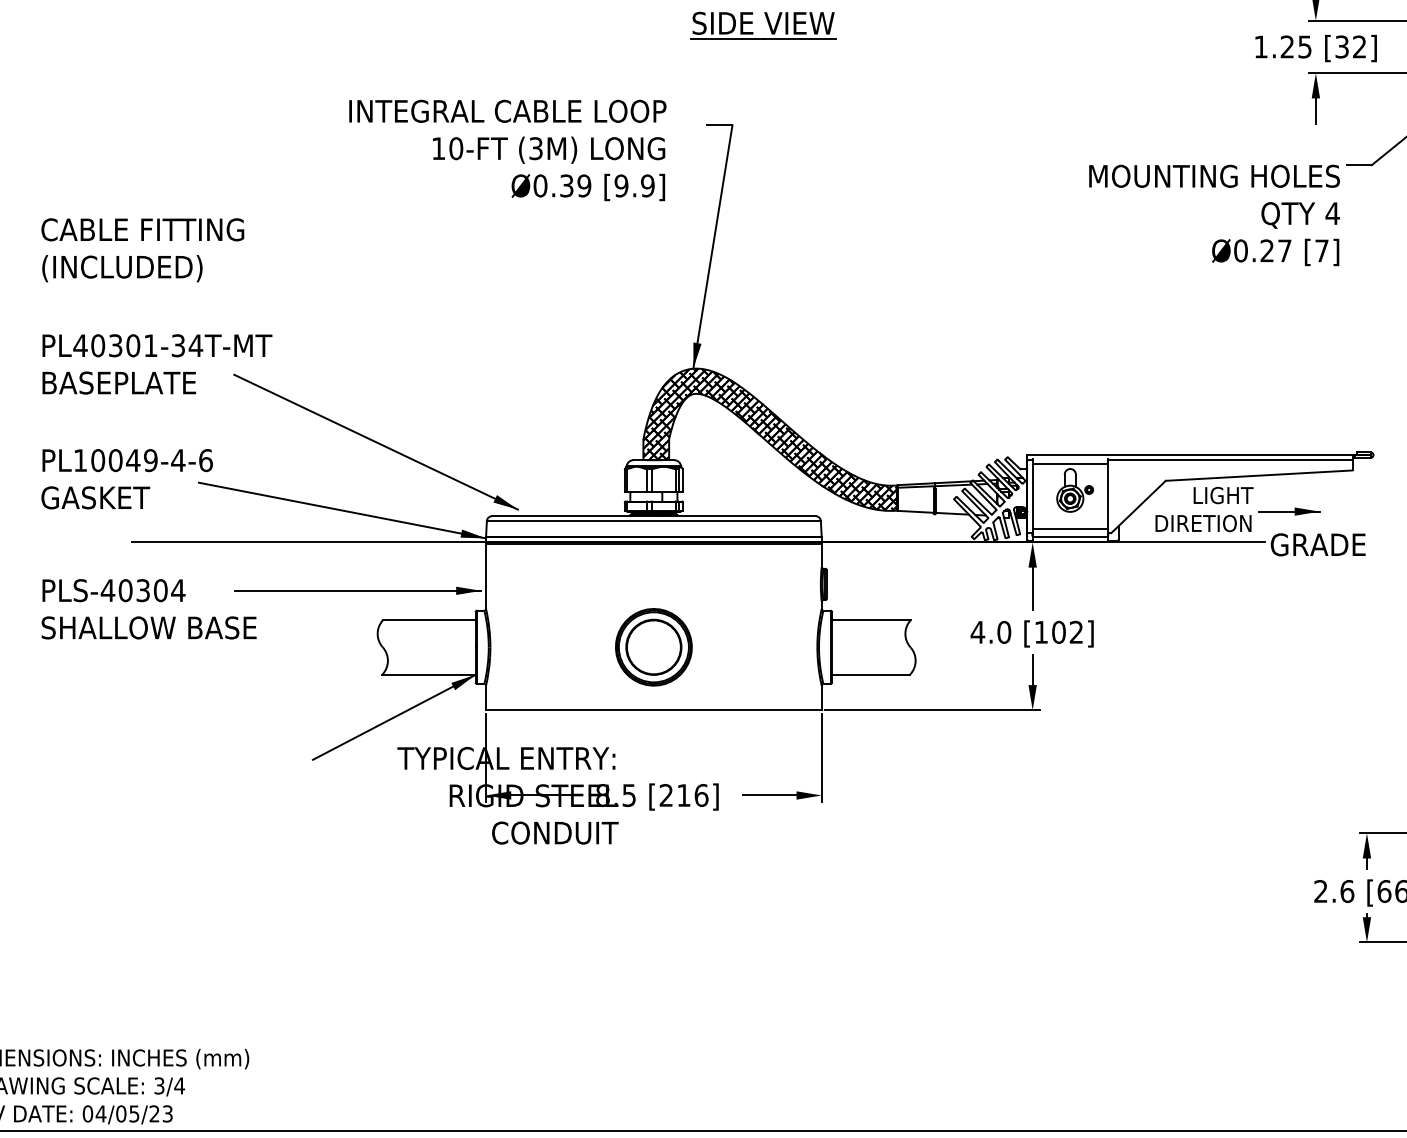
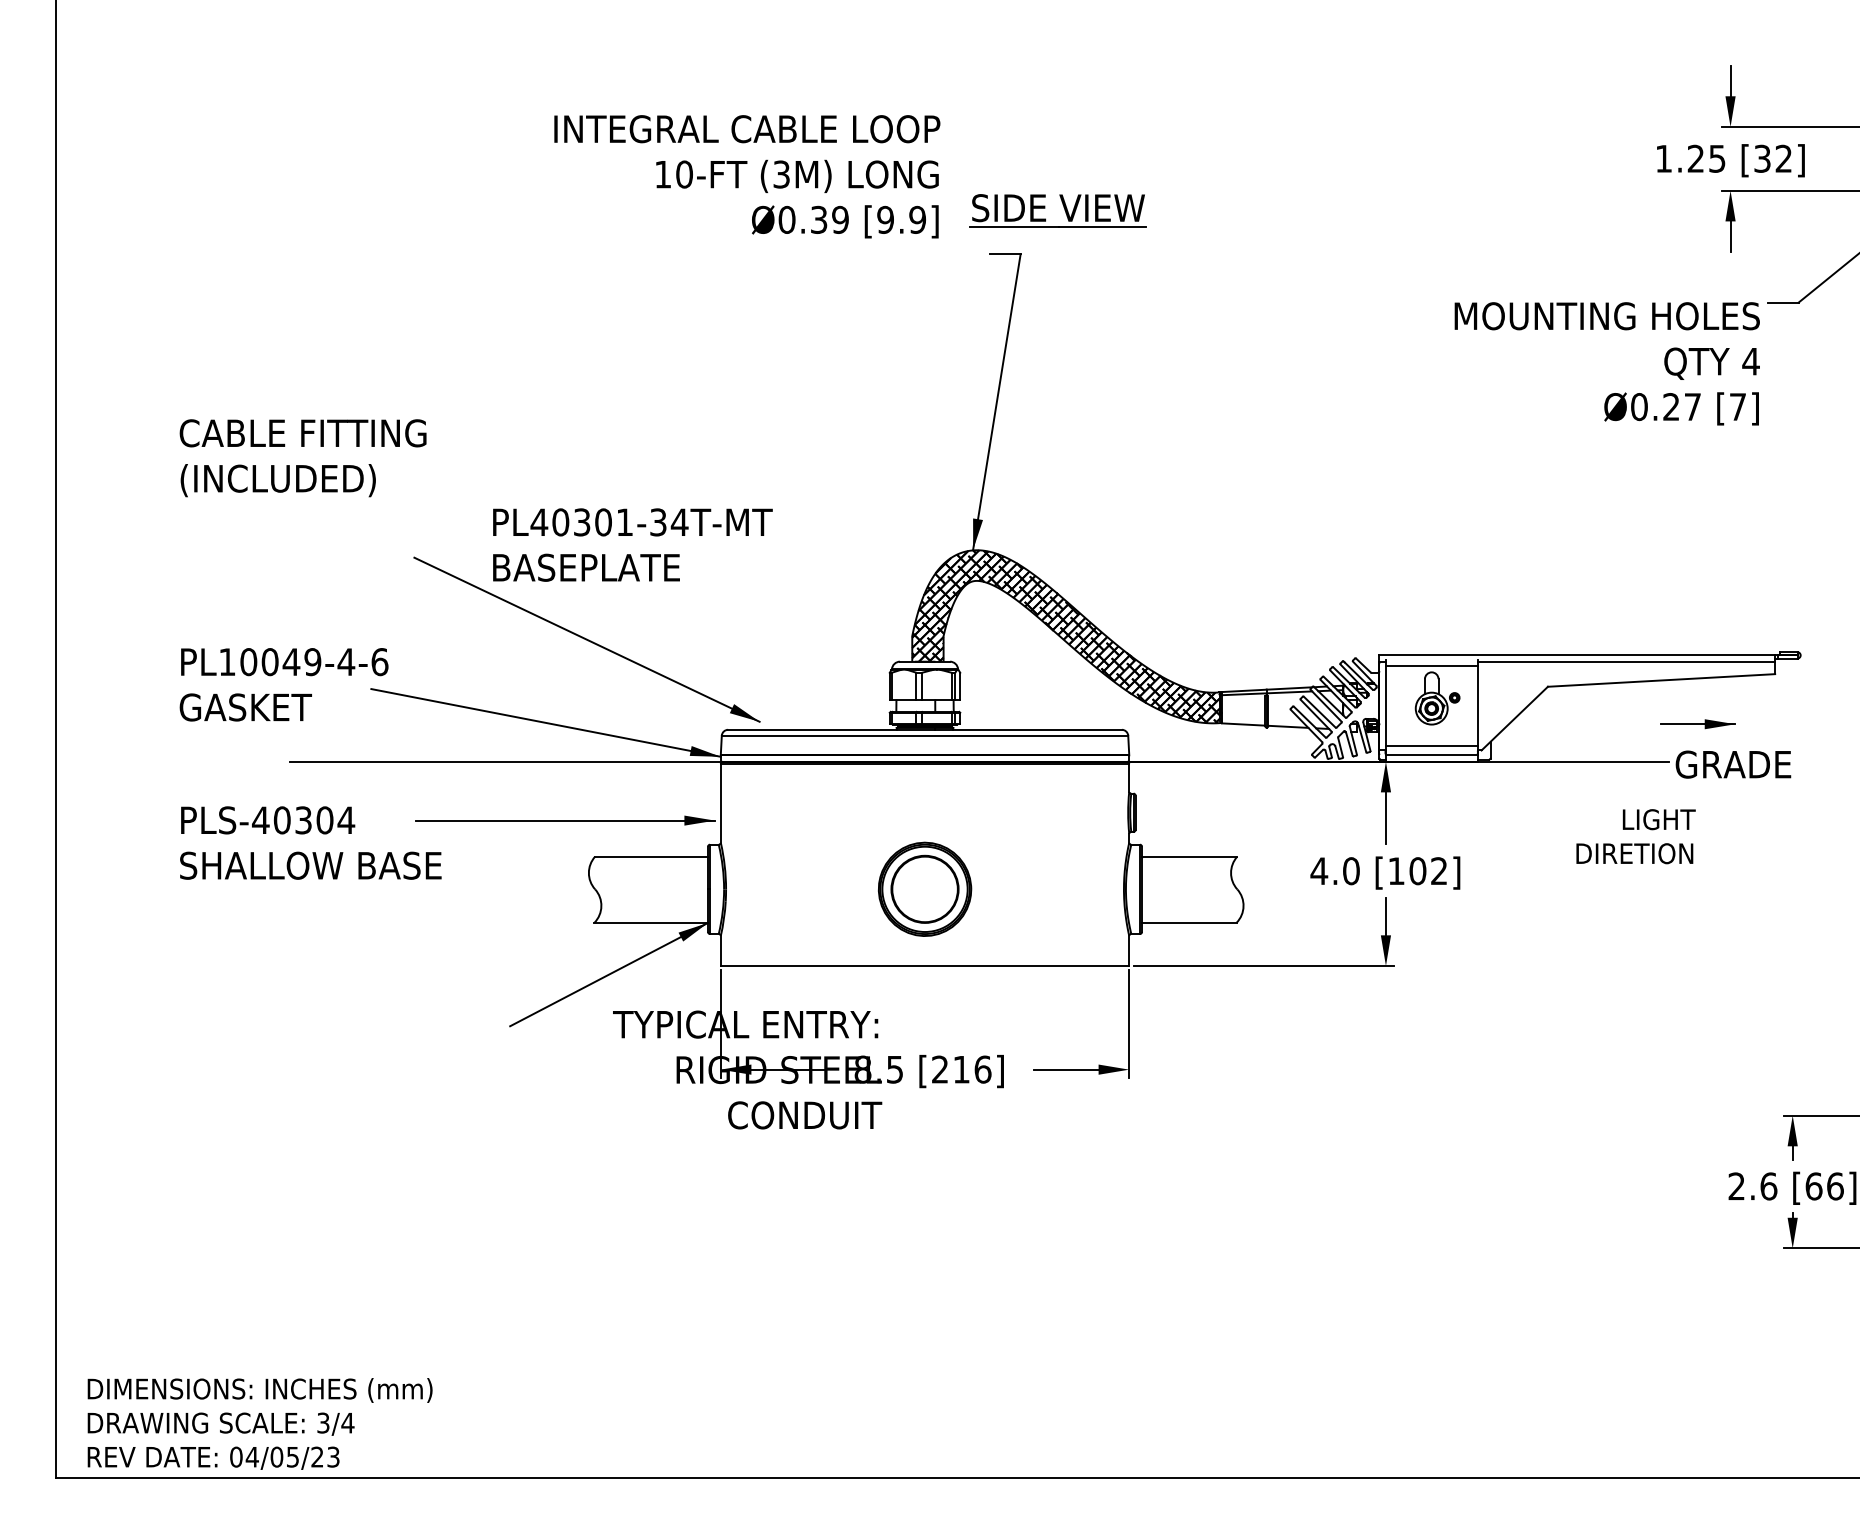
part: (767, 22) -> (1063, 207), moved
text: (508, 150) -> (747, 176), moved
text: (142, 250) -> (302, 458), moved
text: (157, 363) -> (632, 544), moved
text: (1204, 509) -> (1635, 836), moved

